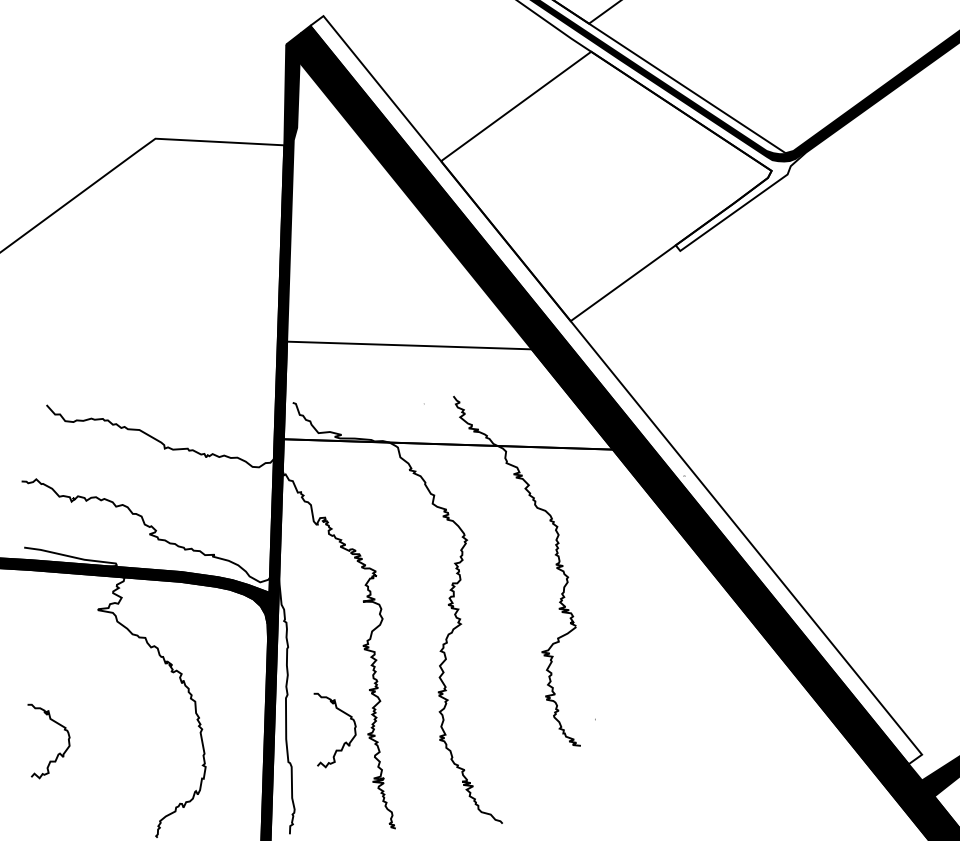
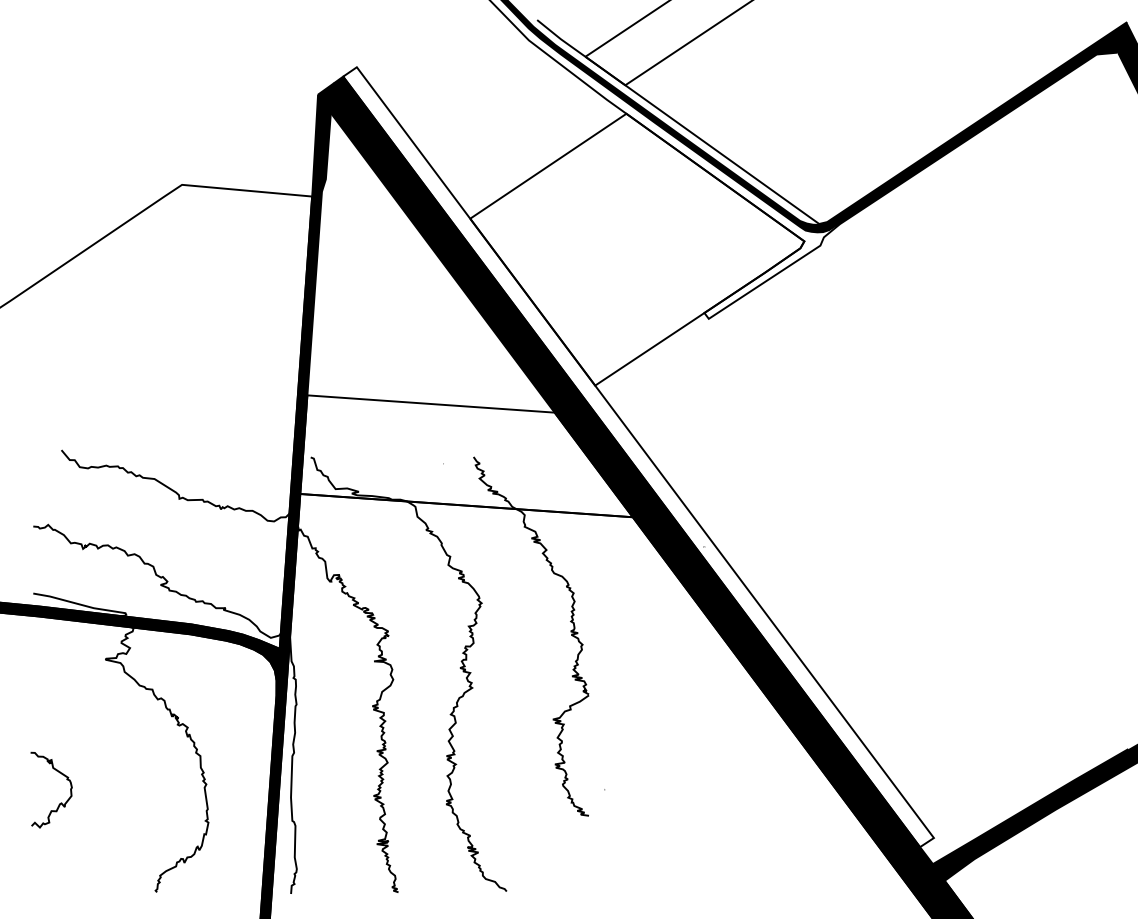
curve: (345, 741) -> (350, 802), removed

